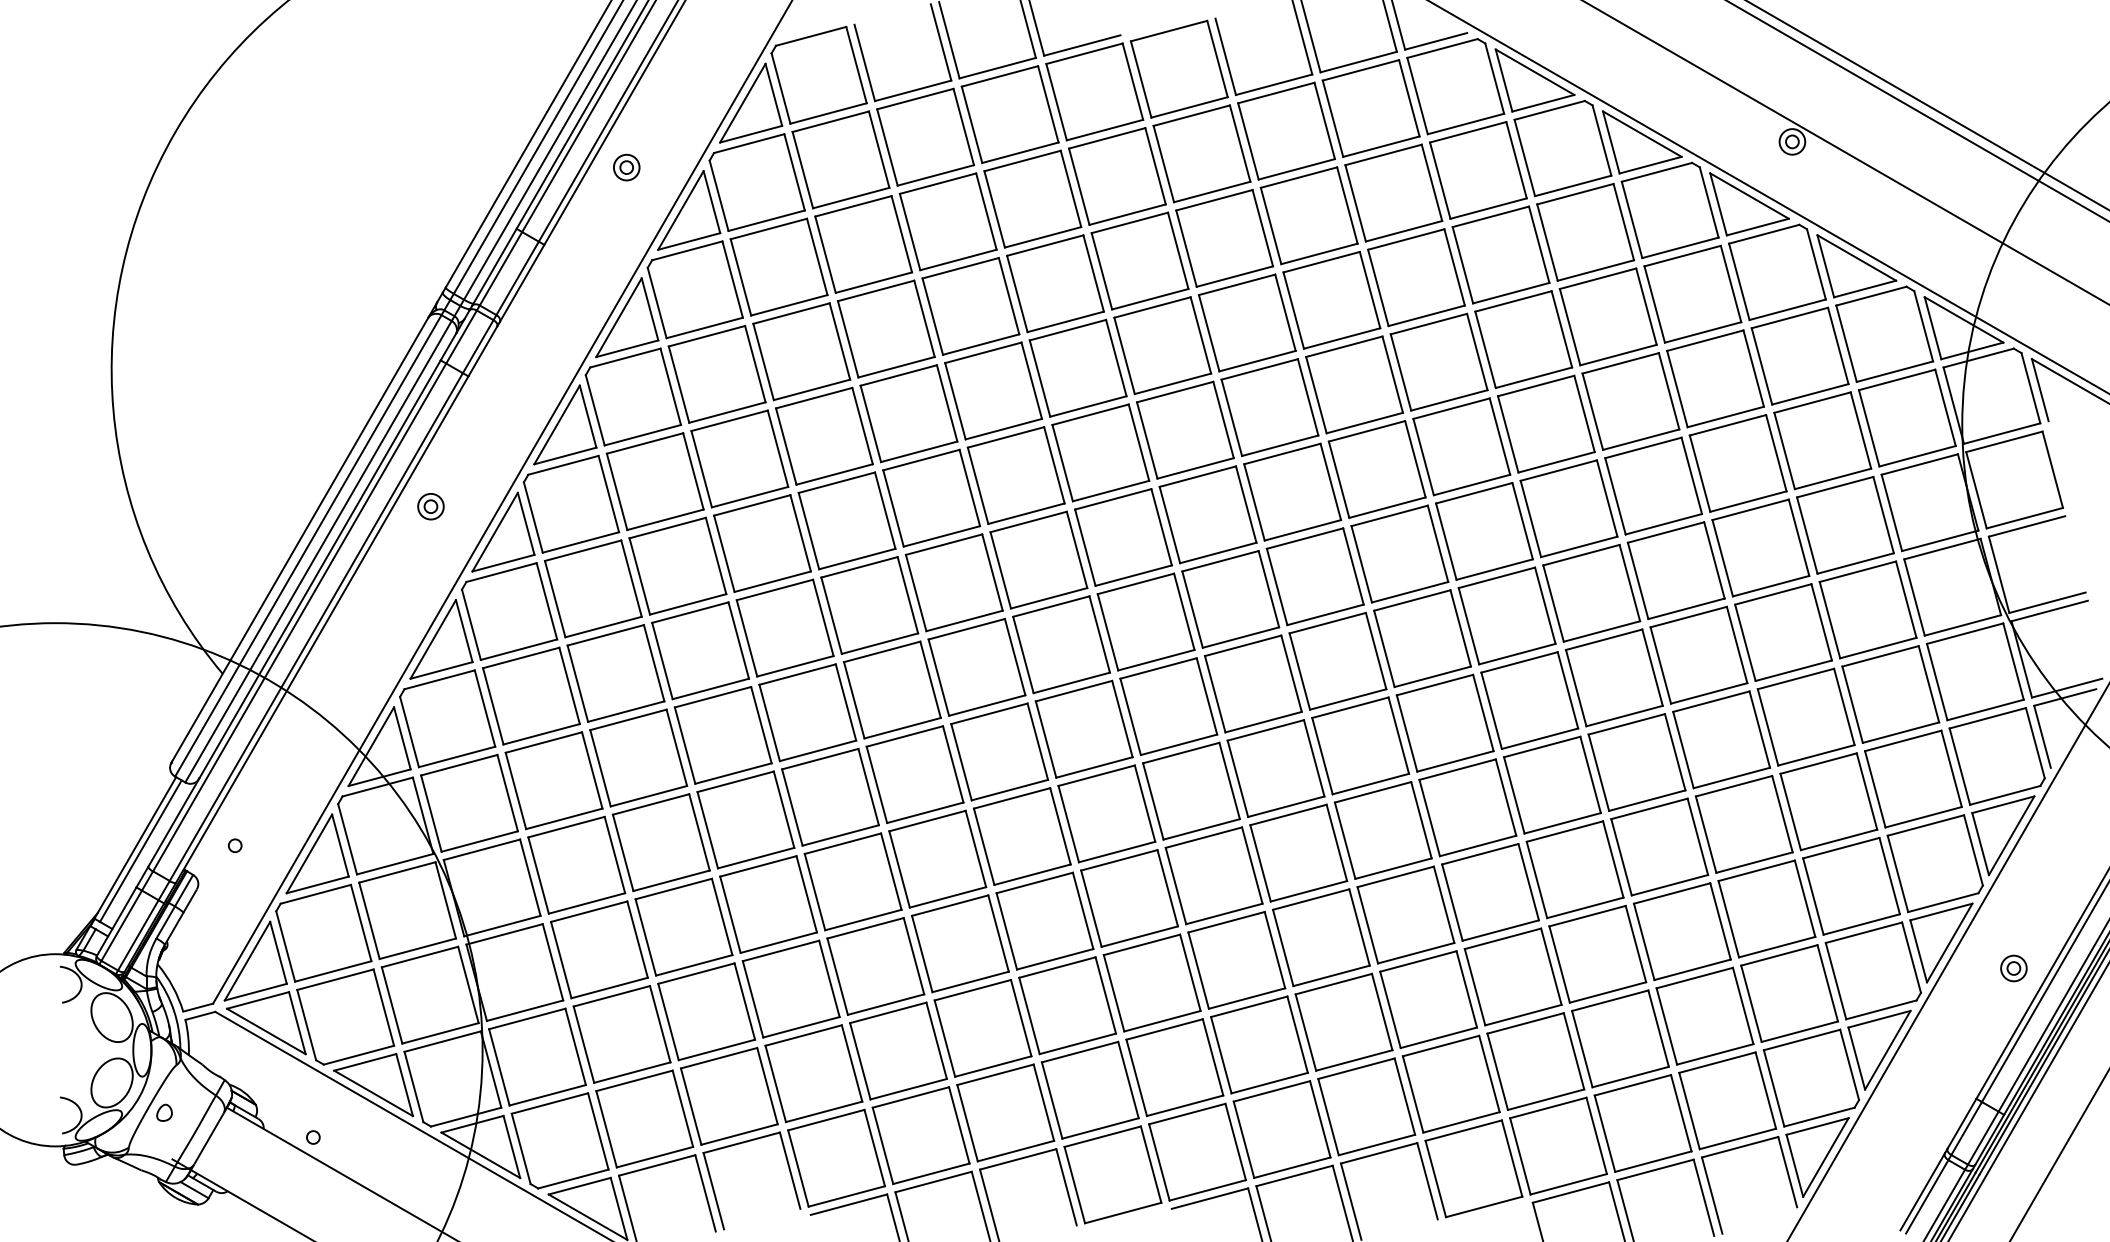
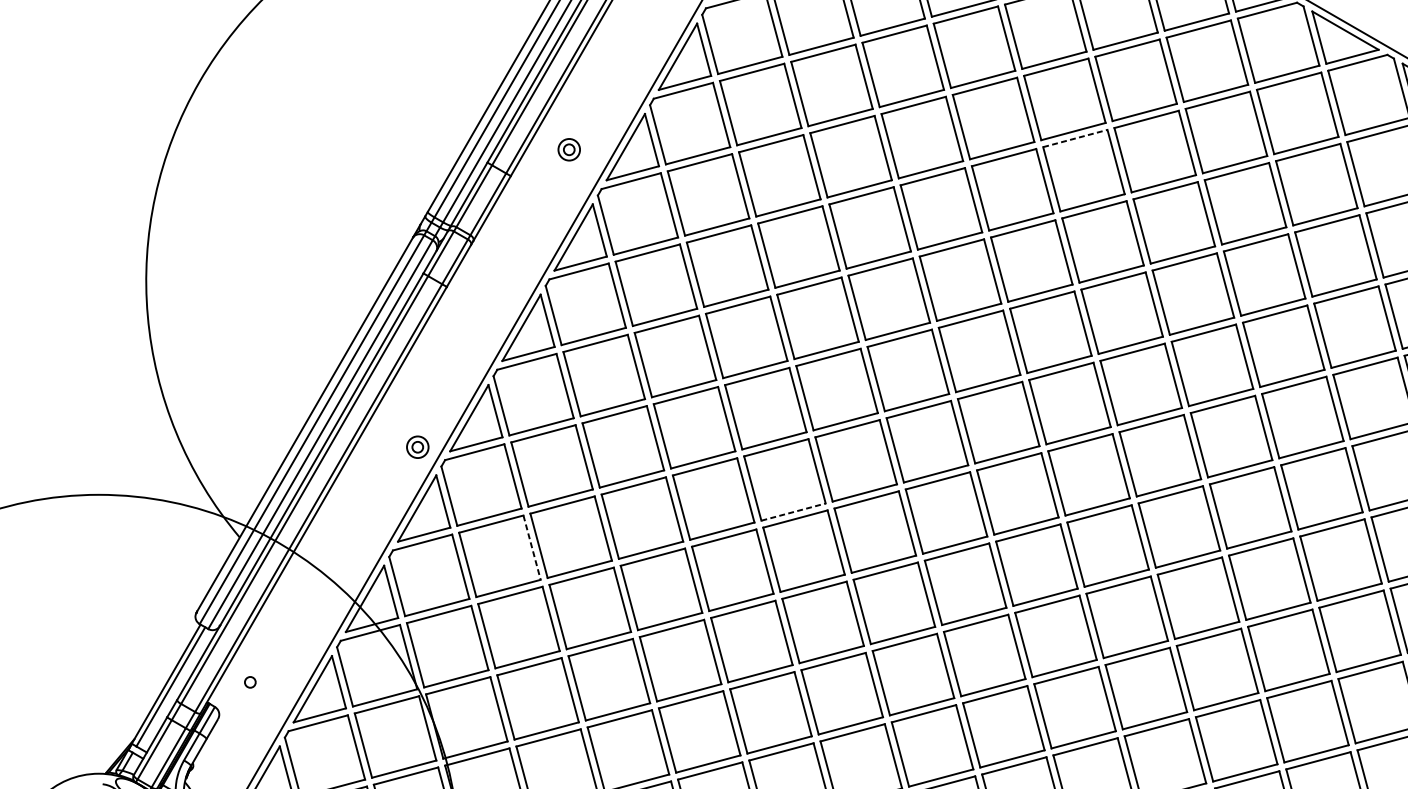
part: (626, 167) -> (569, 149), moved
line: (1214, 200) -> (1075, 138), solid -> dashed
part: (430, 506) -> (417, 447), moved
line: (879, 643) -> (793, 511), solid -> dashed
line: (569, 685) -> (531, 547), solid -> dashed

